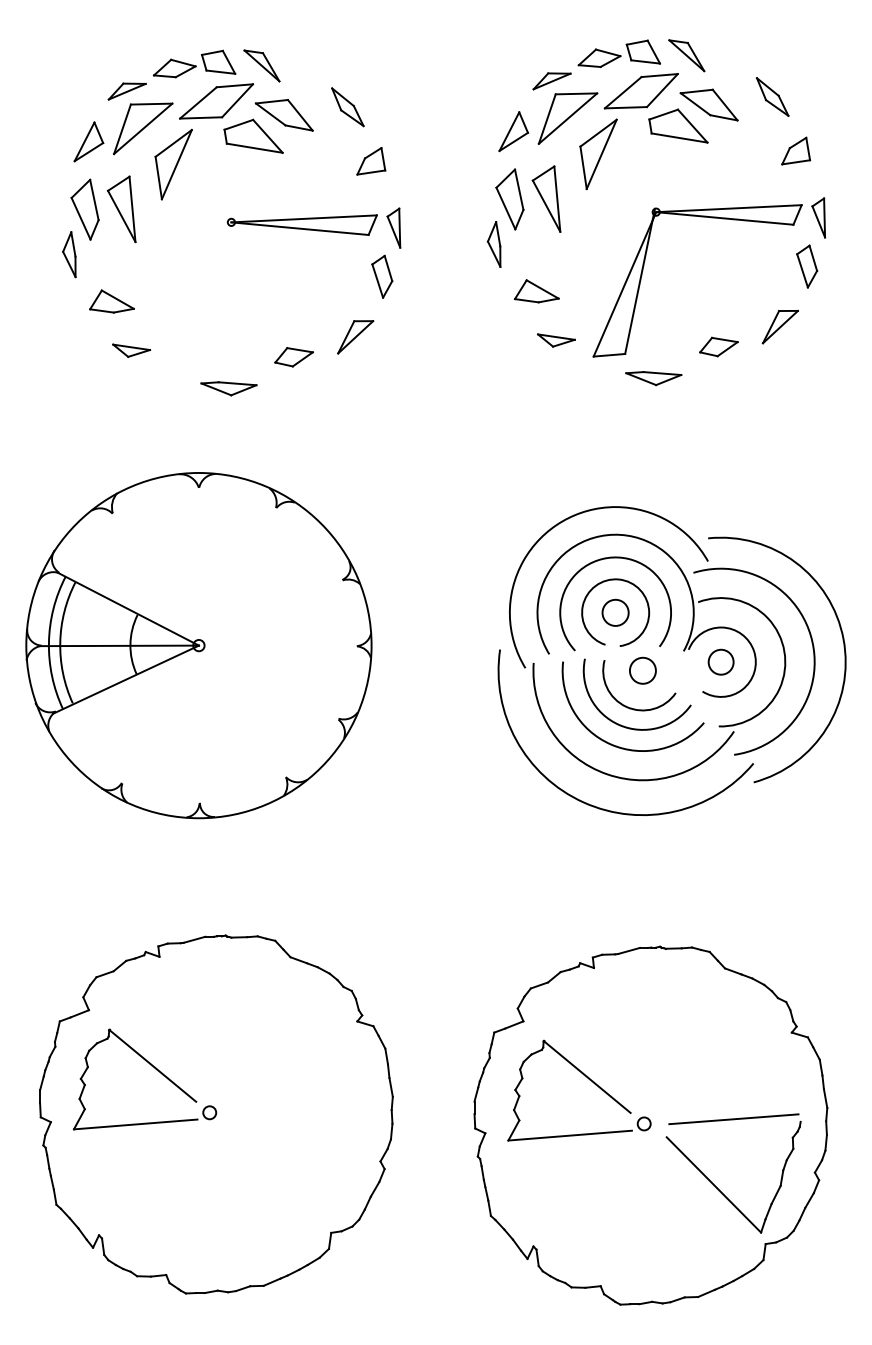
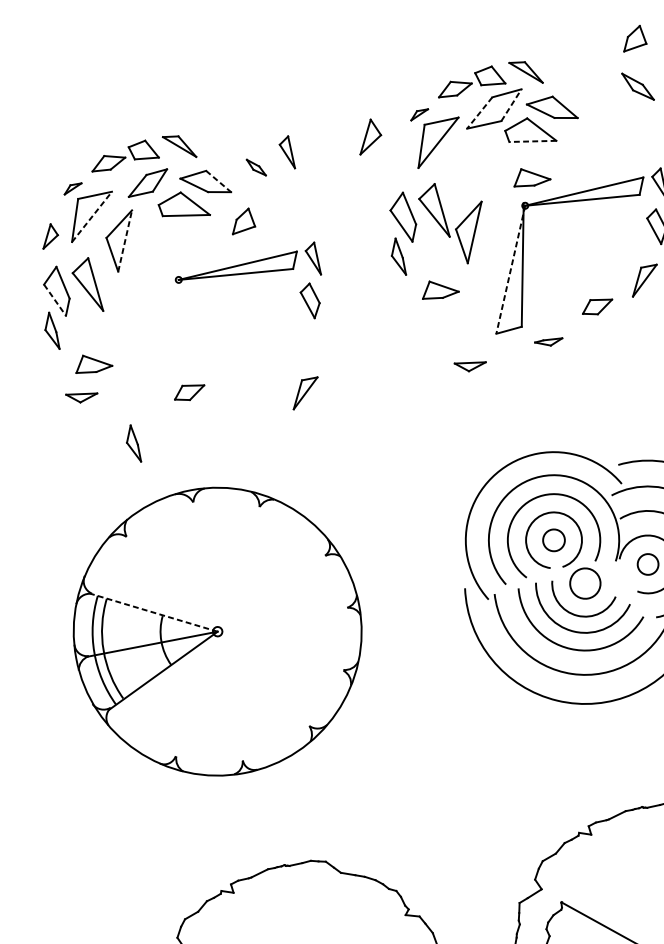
part: (551, 81) -> (419, 114), size x0.6
line: (662, 90) -> (511, 105), solid -> dashed
part: (126, 91) -> (72, 188), size x0.6
line: (622, 93) -> (479, 113), solid -> dashed
part: (386, 96) -> (286, 152), added
part: (772, 96) -> (637, 86), moved
part: (216, 101) -> (147, 183), size x0.7
part: (347, 107) -> (256, 167), size x0.6
line: (300, 115) -> (218, 181), solid -> dashed
line: (143, 128) -> (92, 216), solid -> dashed
part: (513, 131) -> (368, 136), moved
line: (679, 137) -> (532, 141), solid -> dashed
part: (88, 141) -> (49, 235), size x0.7
part: (796, 150) -> (633, 37), moved
part: (598, 154) -> (472, 233), moved
part: (371, 161) -> (242, 221), moved
line: (176, 164) -> (124, 240), solid -> dashed
part: (669, 179) -> (531, 176), added
line: (81, 218) -> (55, 299), solid -> dashed
line: (624, 284) -> (510, 269), solid -> dashed
part: (355, 337) -> (305, 393), moved
part: (556, 340) -> (470, 365), moved
part: (131, 350) -> (82, 396), moved
part: (293, 357) -> (189, 392), moved
part: (653, 378) -> (548, 342), size x0.6
part: (228, 388) -> (202, 416), removed
part: (140, 405) -> (132, 444), added
line: (128, 609) -> (154, 613), solid -> dashed
circle: (642, 670) -> (584, 583), size x1.4

